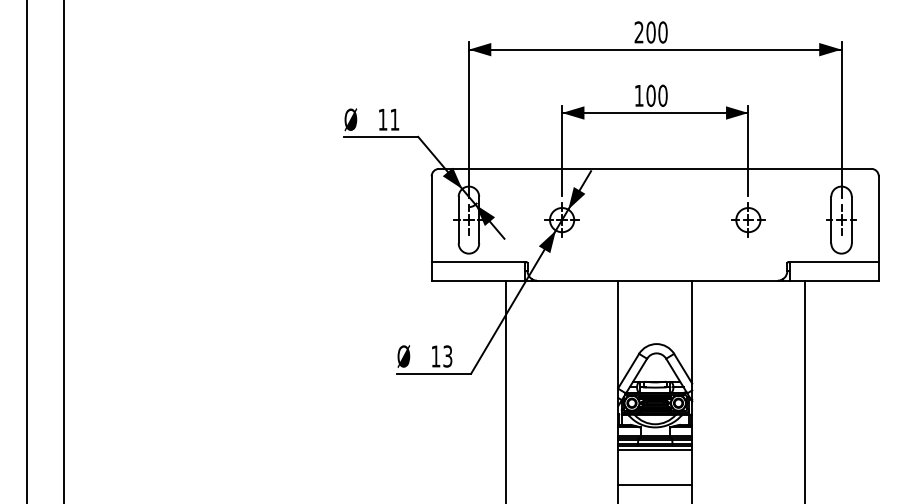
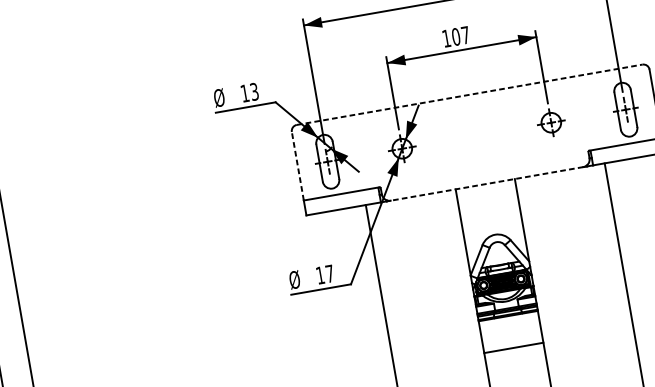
text: (662, 95) -> (465, 35), 100 -> 107
text: (394, 119) -> (254, 91), 11 -> 13
line: (655, 168) -> (469, 94), solid -> dashed
line: (431, 219) -> (297, 166), solid -> dashed
line: (657, 280) -> (487, 183), solid -> dashed
text: (447, 356) -> (329, 273), 13 -> 17
line: (655, 449) -> (509, 319), removed

